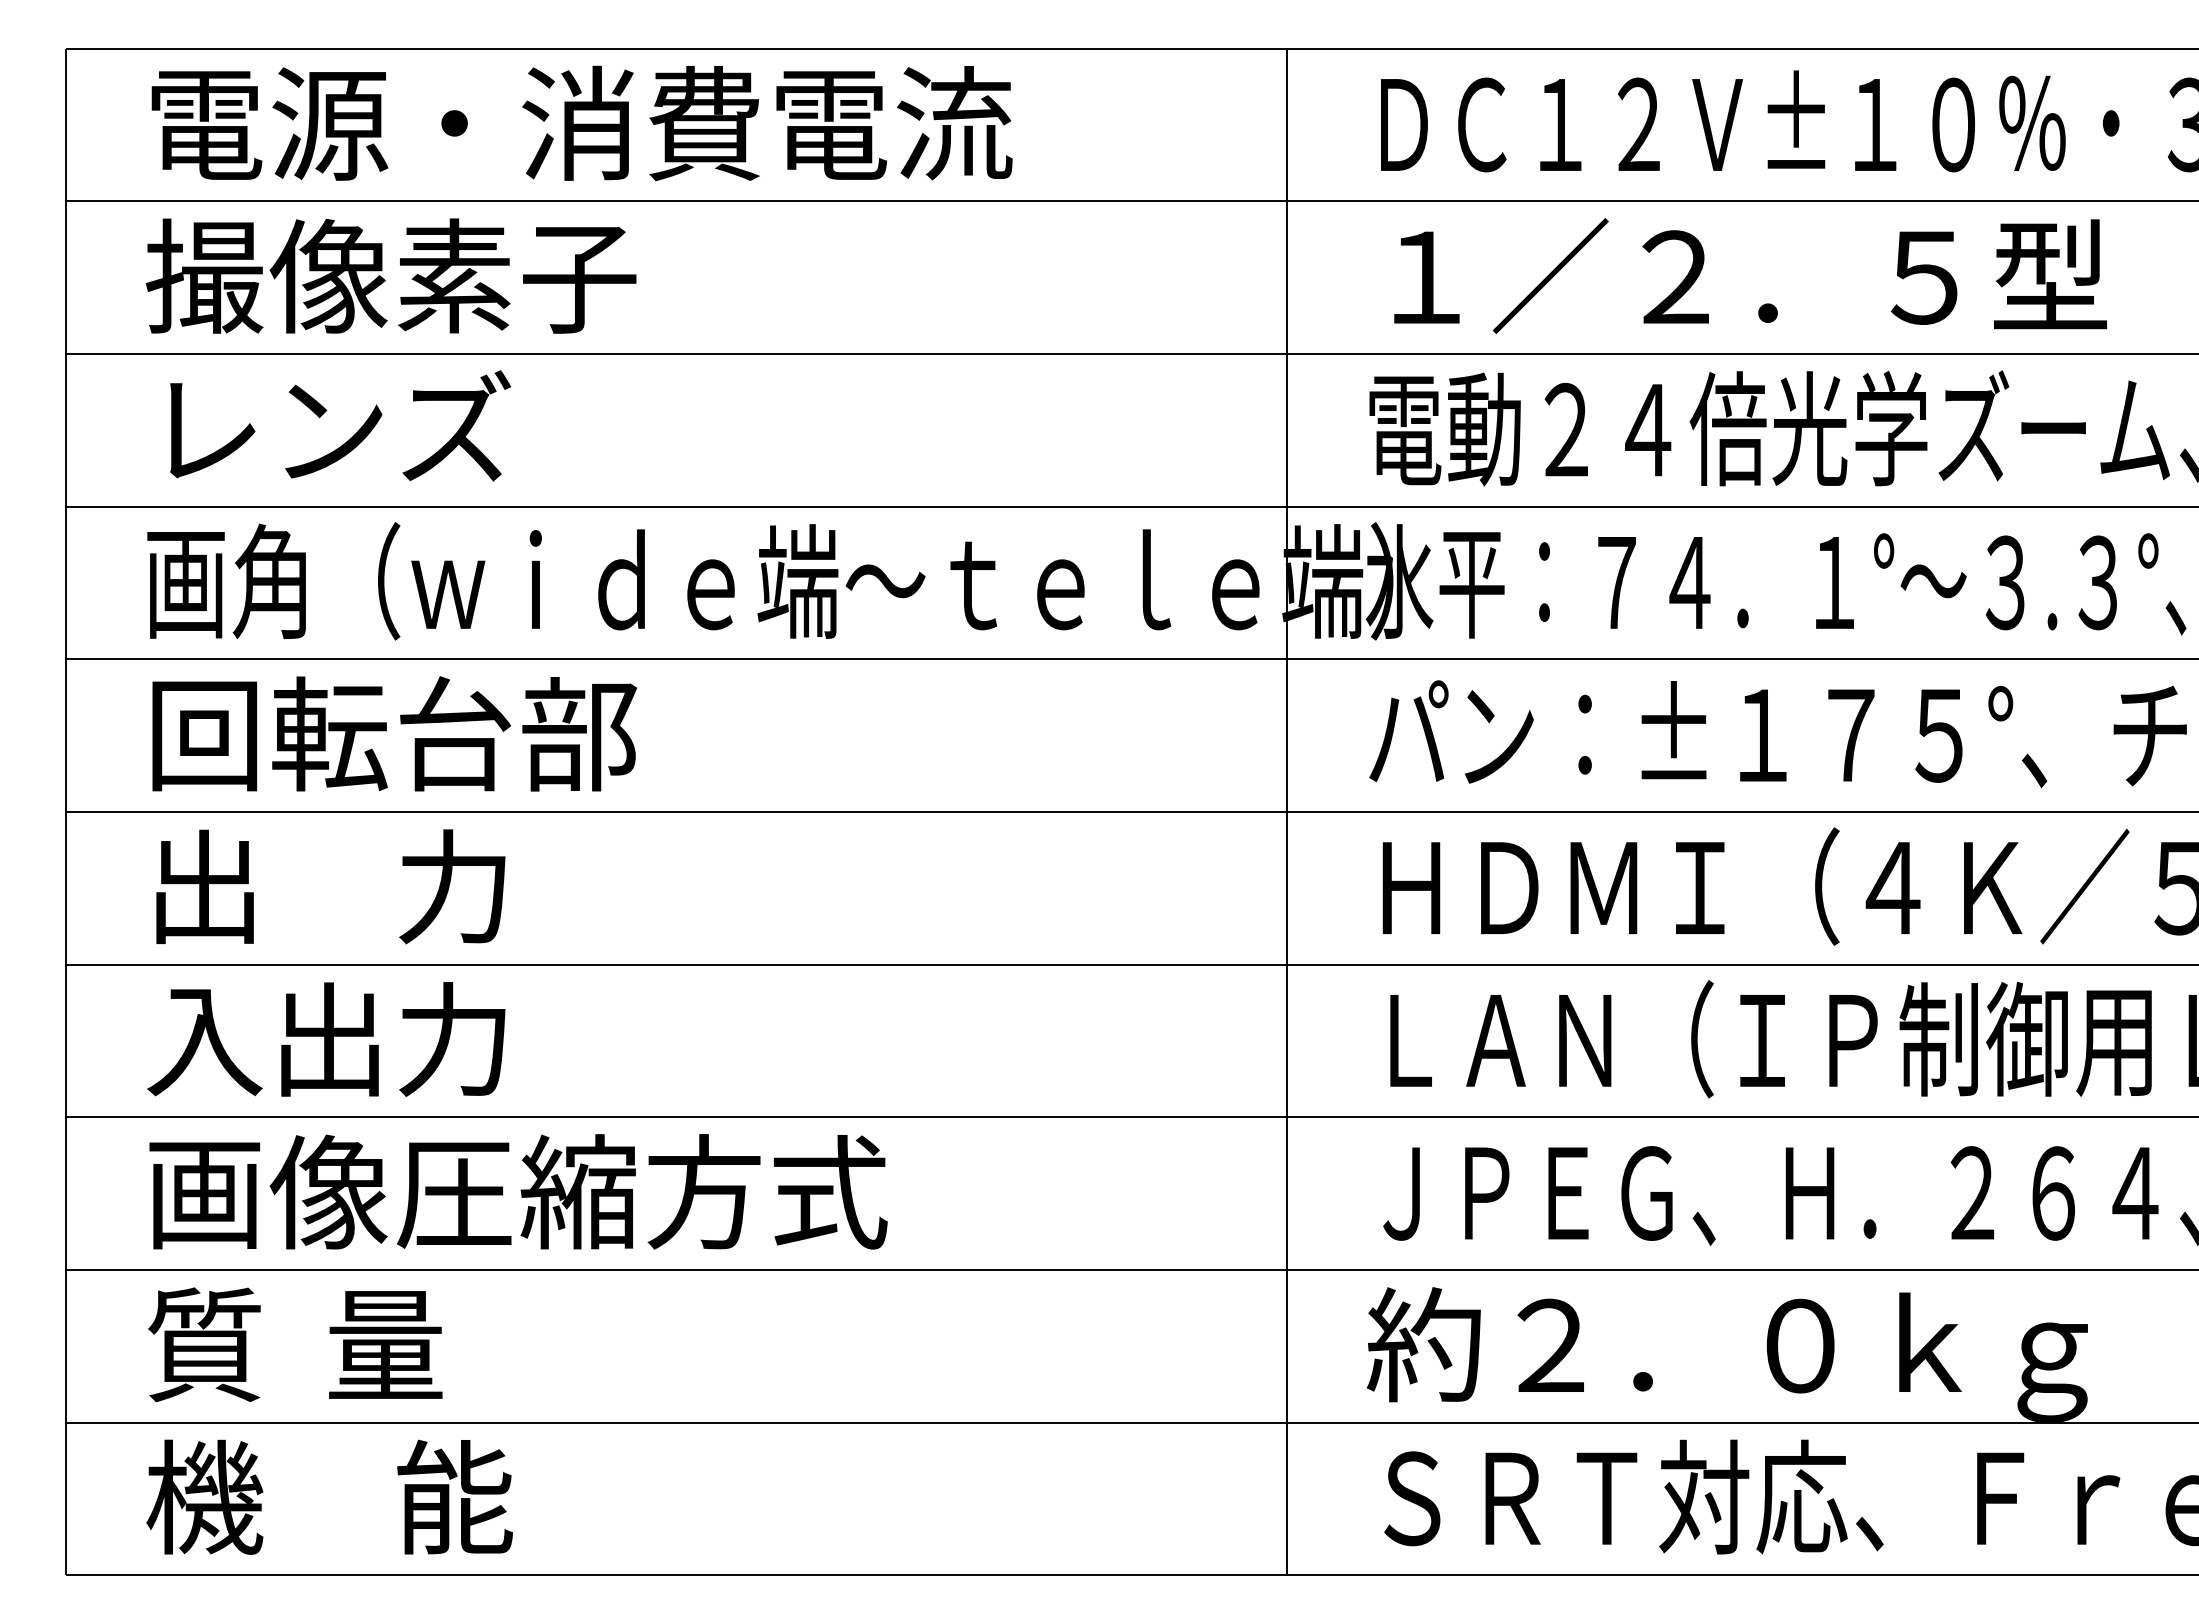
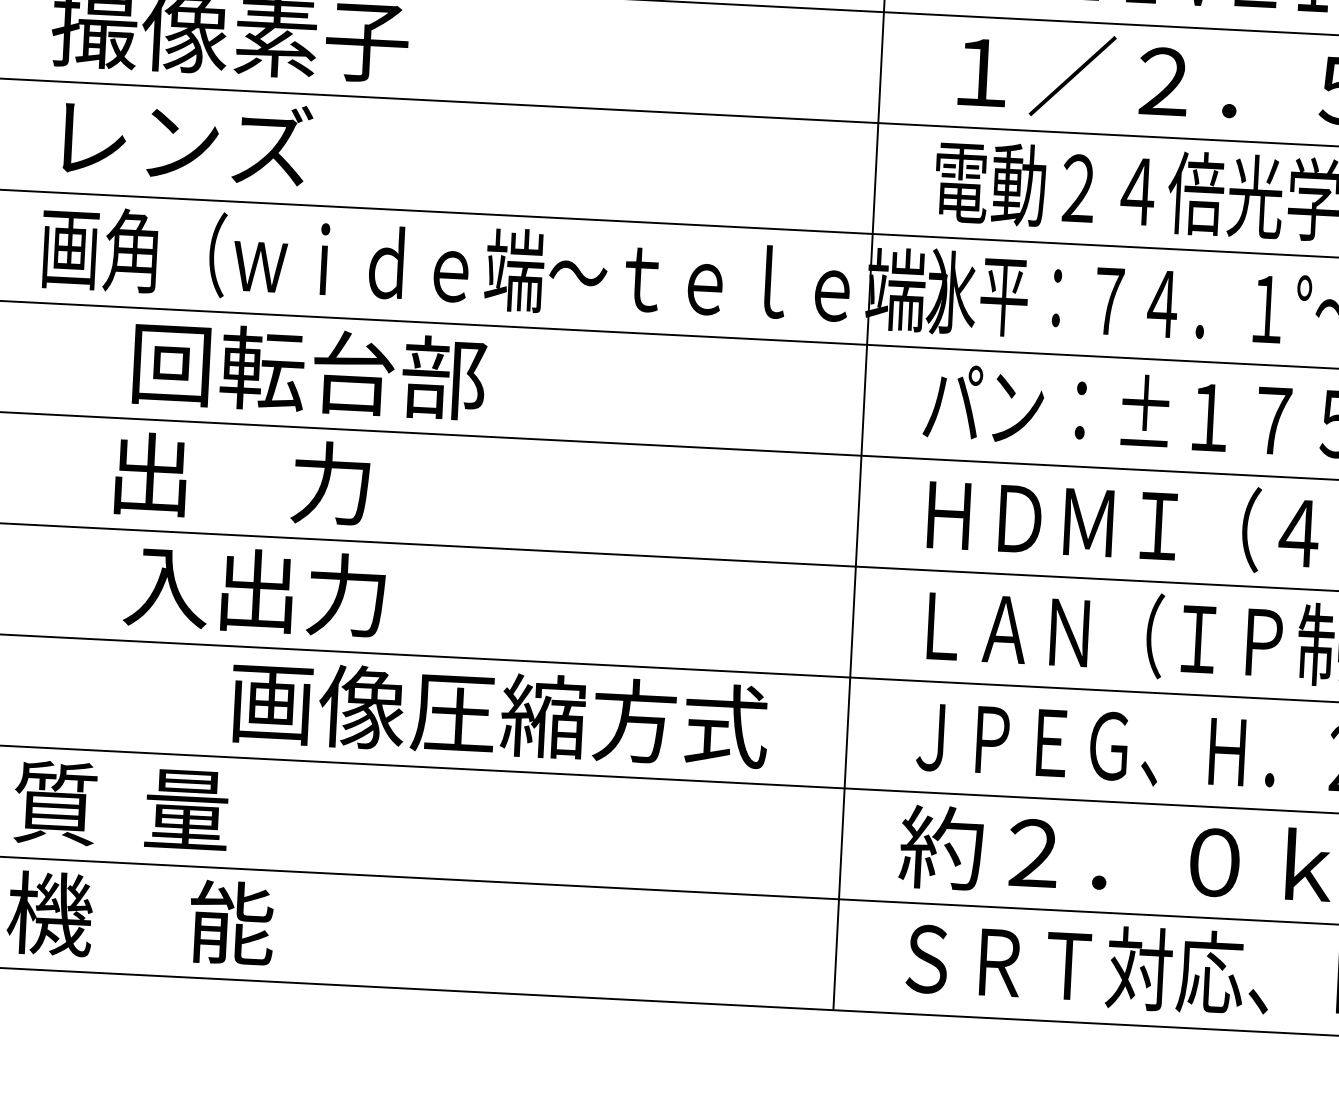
text: (394, 733) -> (309, 370), moved
text: (330, 886) -> (242, 478), moved
text: (326, 1039) -> (254, 590), moved
text: (518, 1191) -> (499, 713), moved

